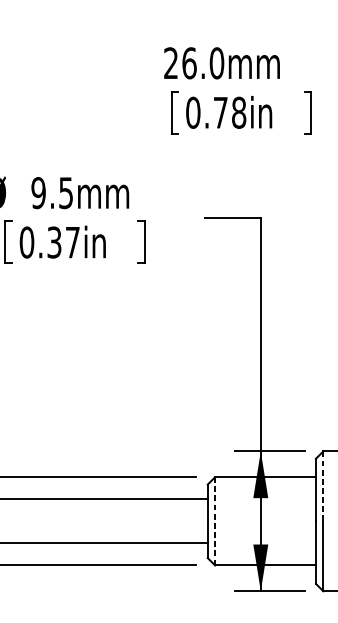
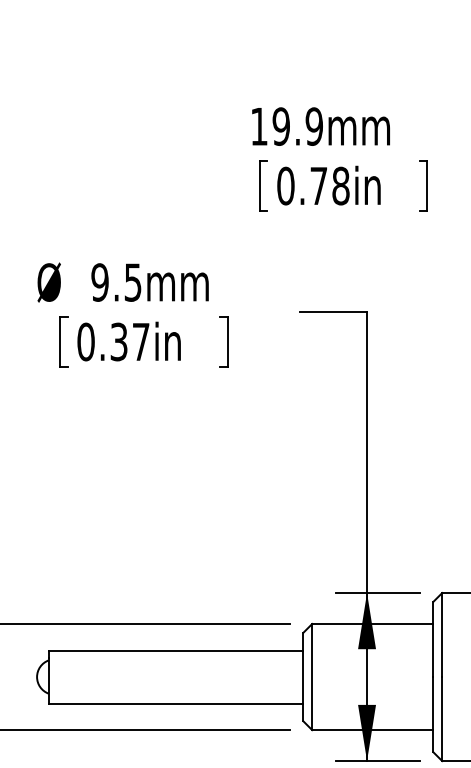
text: (194, 63) -> (287, 126), 26.0mm -> 19.9mm
line: (323, 486) -> (442, 635), dashed -> solid
line: (215, 521) -> (312, 677), dashed -> solid

